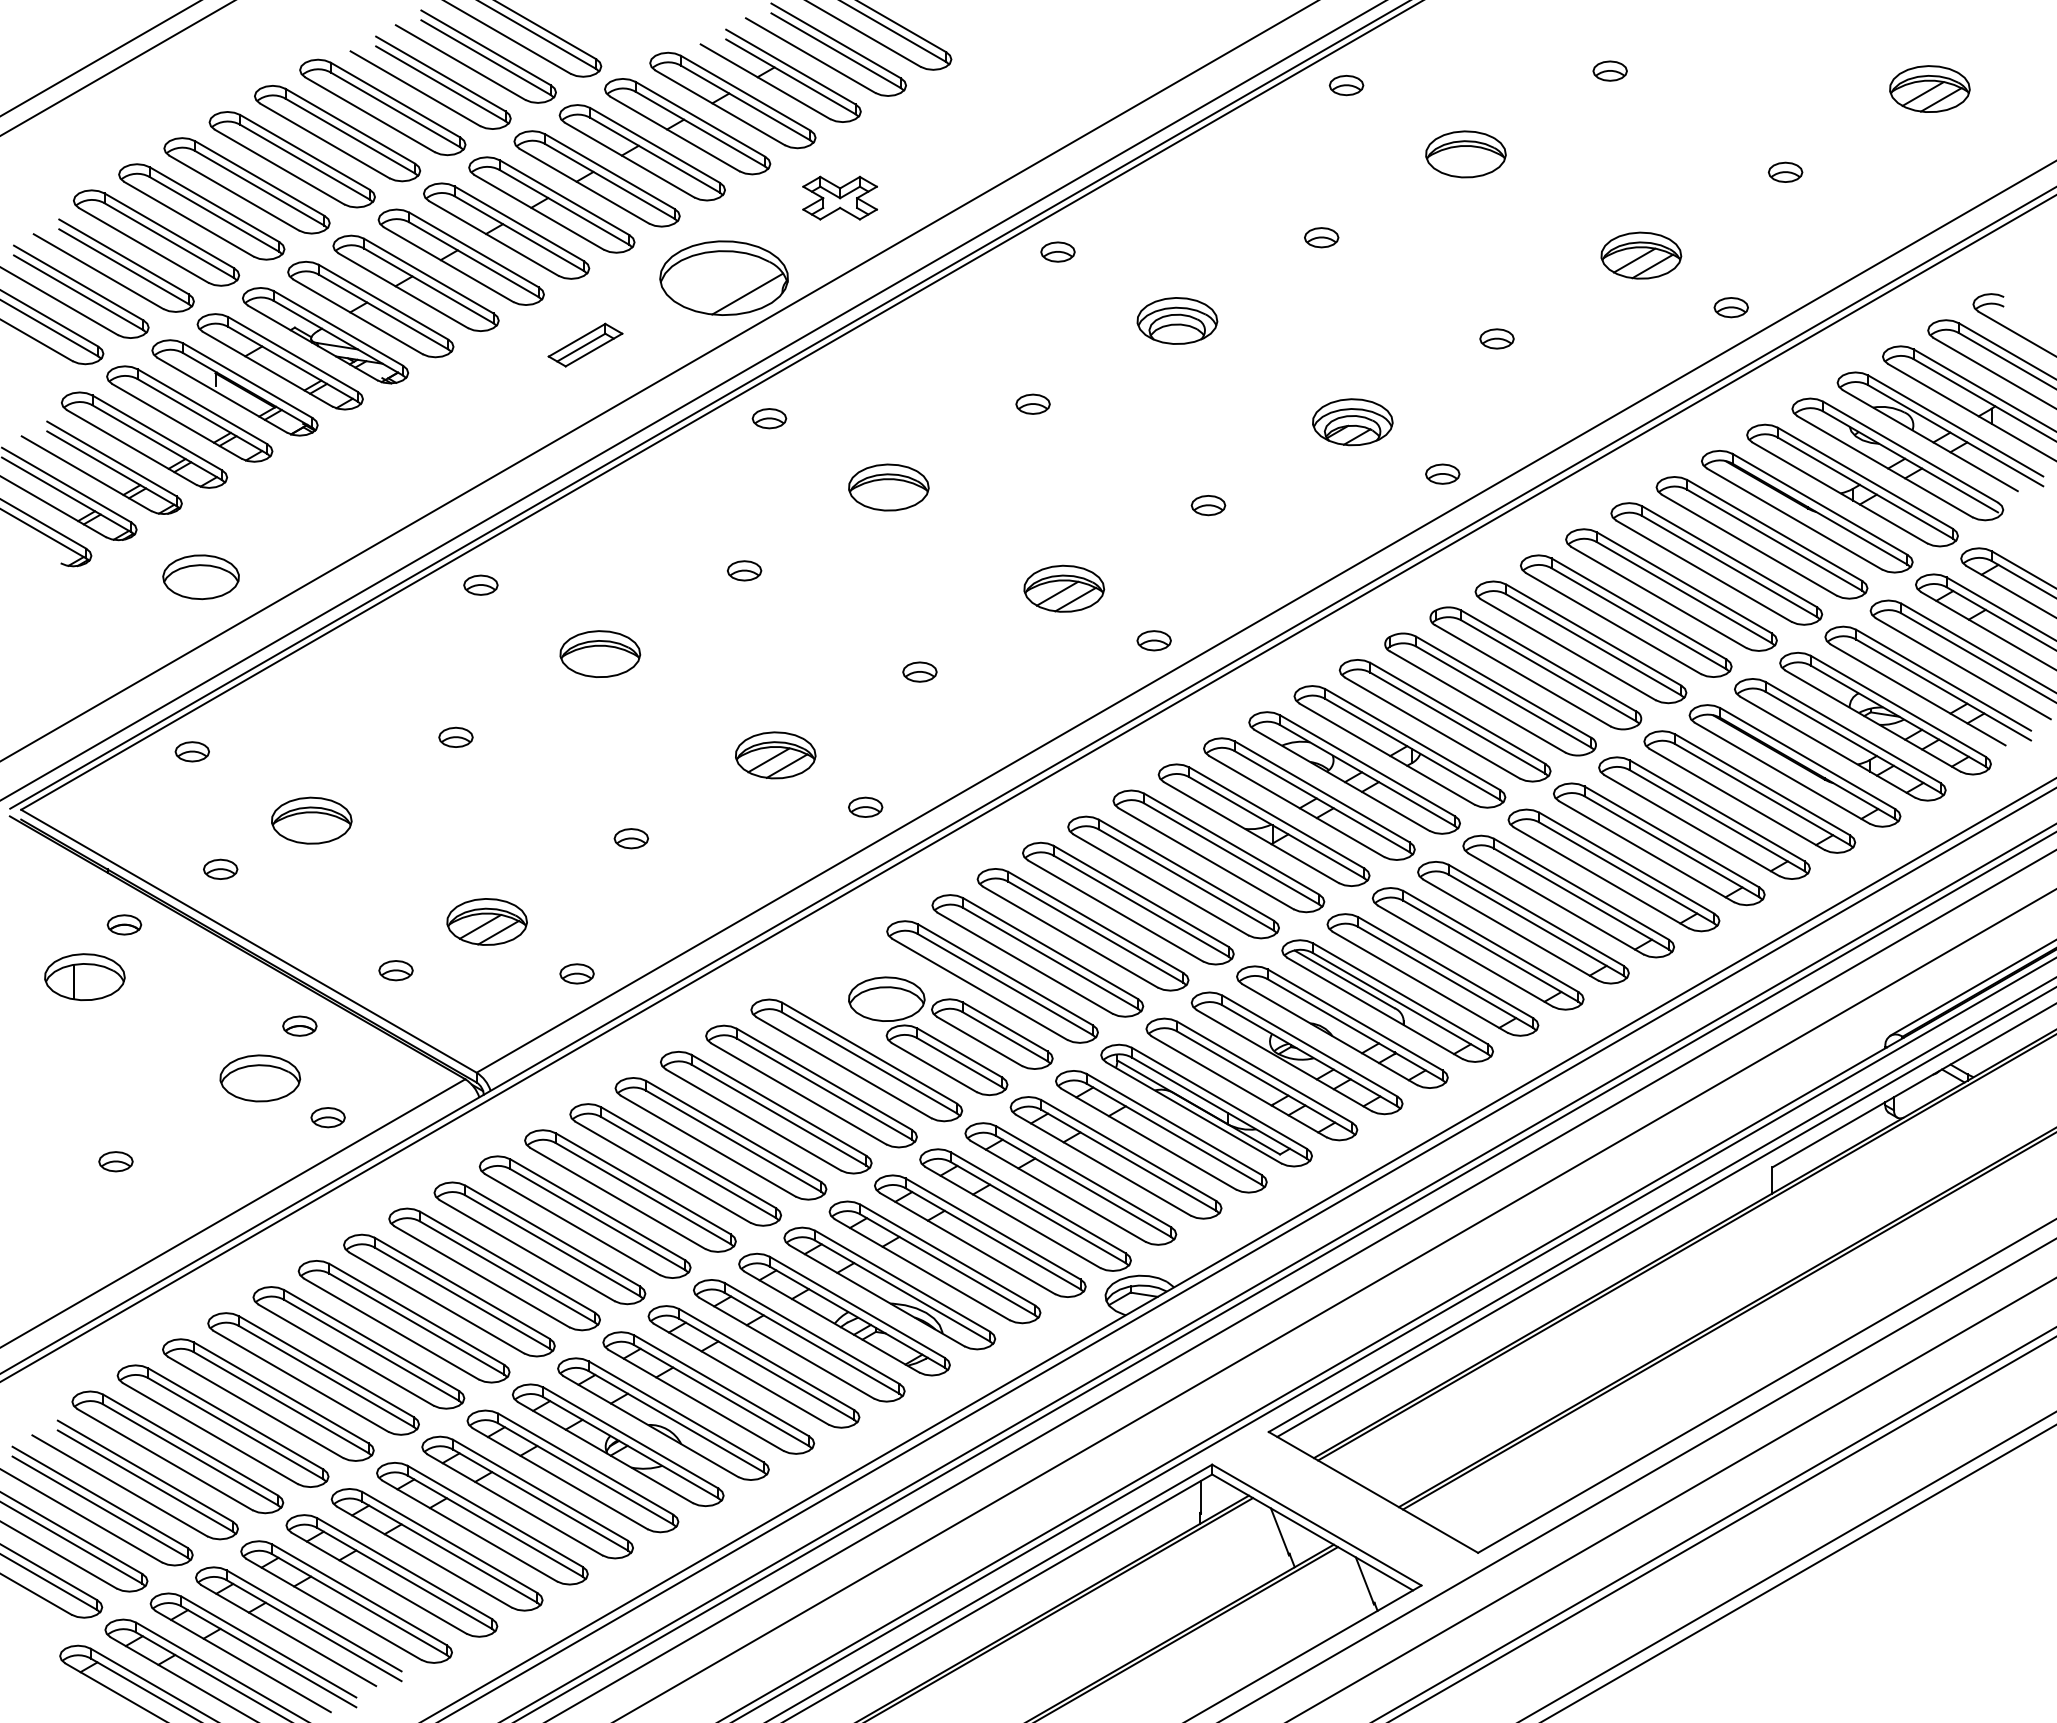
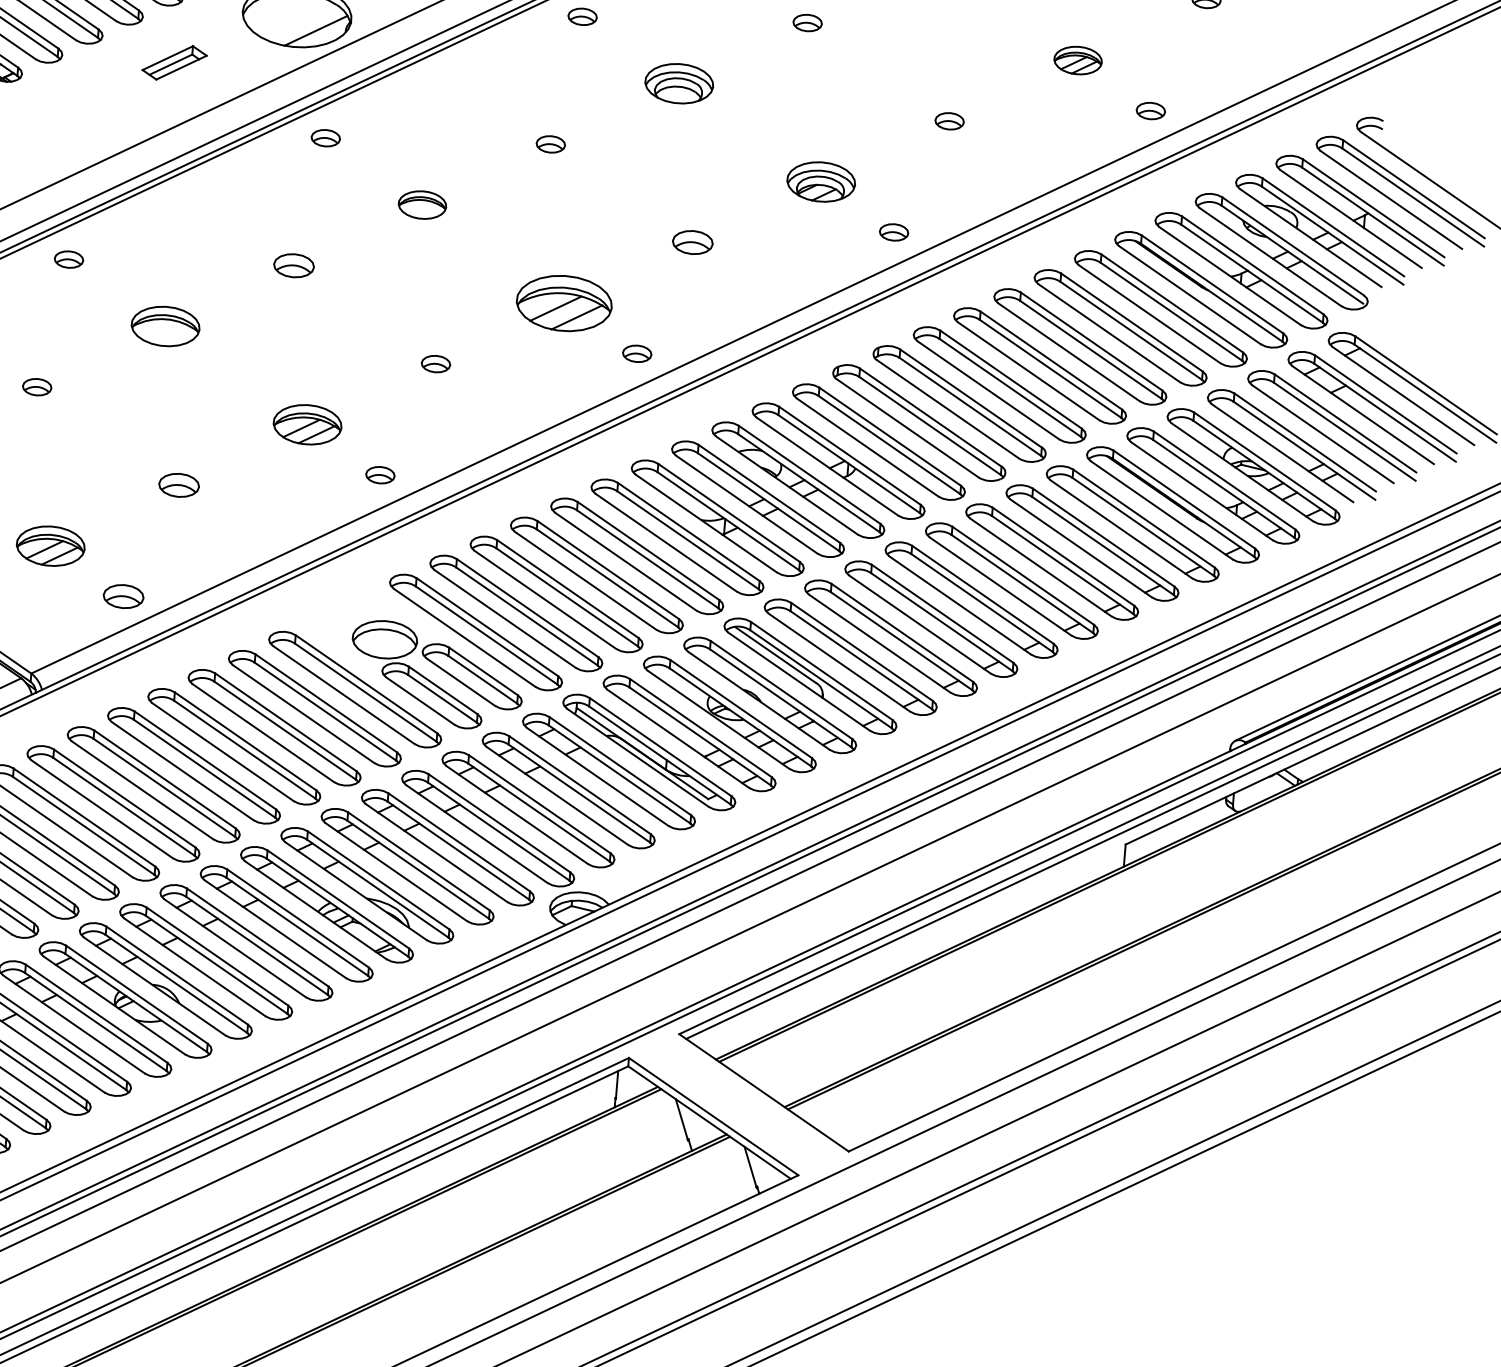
part: (1641, 255) -> (1078, 60), size x0.7
part: (888, 487) -> (422, 205), size x0.7
part: (1208, 505) -> (692, 242), size x1.4
part: (744, 570) -> (294, 265), size x1.4
part: (1064, 588) -> (564, 303), size x1.4
part: (631, 838) -> (179, 485), size x1.4
part: (576, 973) -> (123, 596), size x1.4

